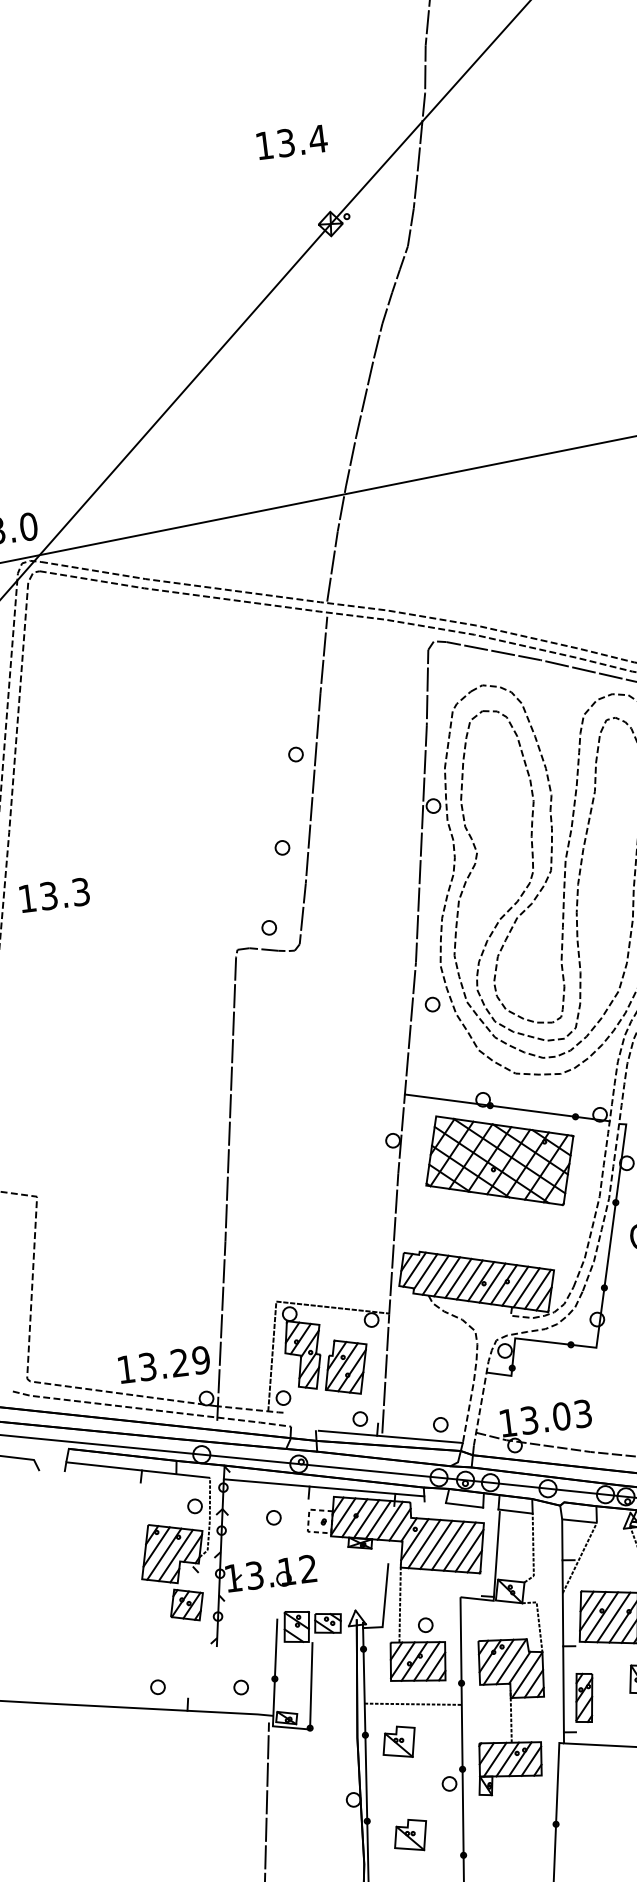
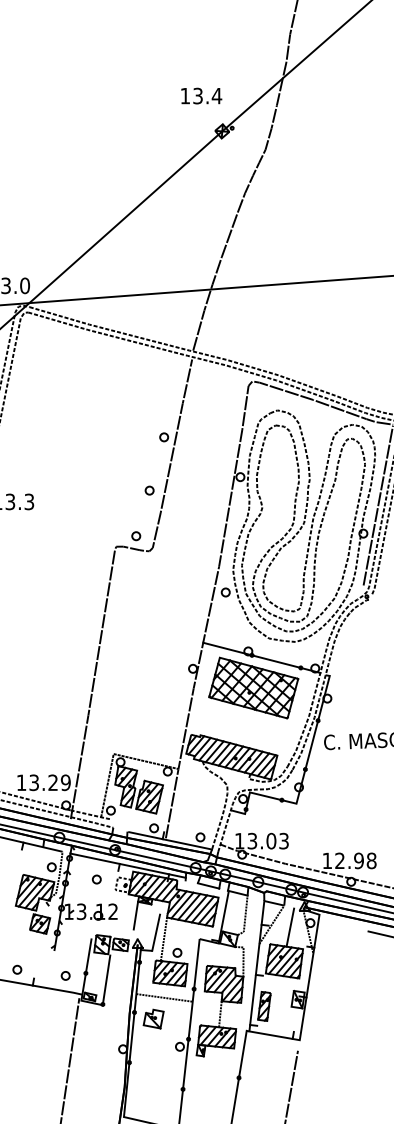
text: (291, 141) -> (201, 95), moved
line: (612, 1558) -> (290, 927), added
line: (346, 1570) -> (135, 915), added
part: (410, 1834) -> (153, 1073), removed

